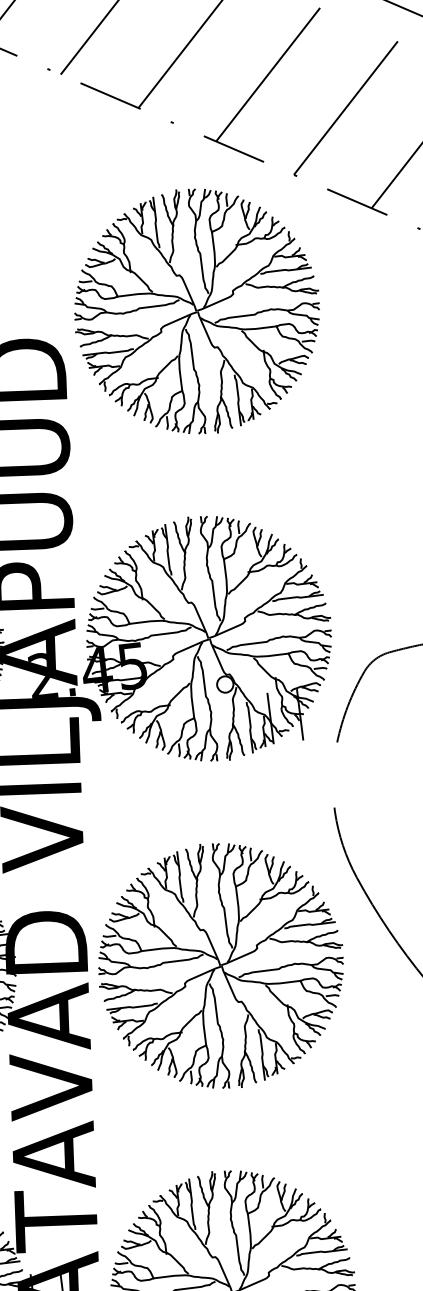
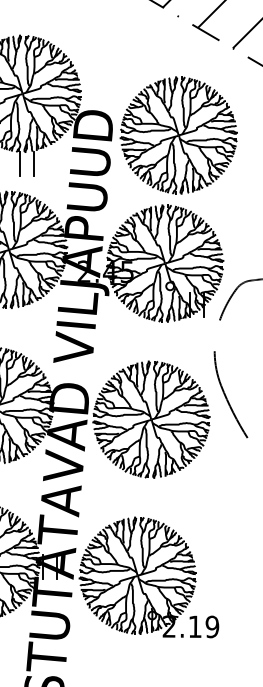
part: (196, 311) -> (178, 135), moved

